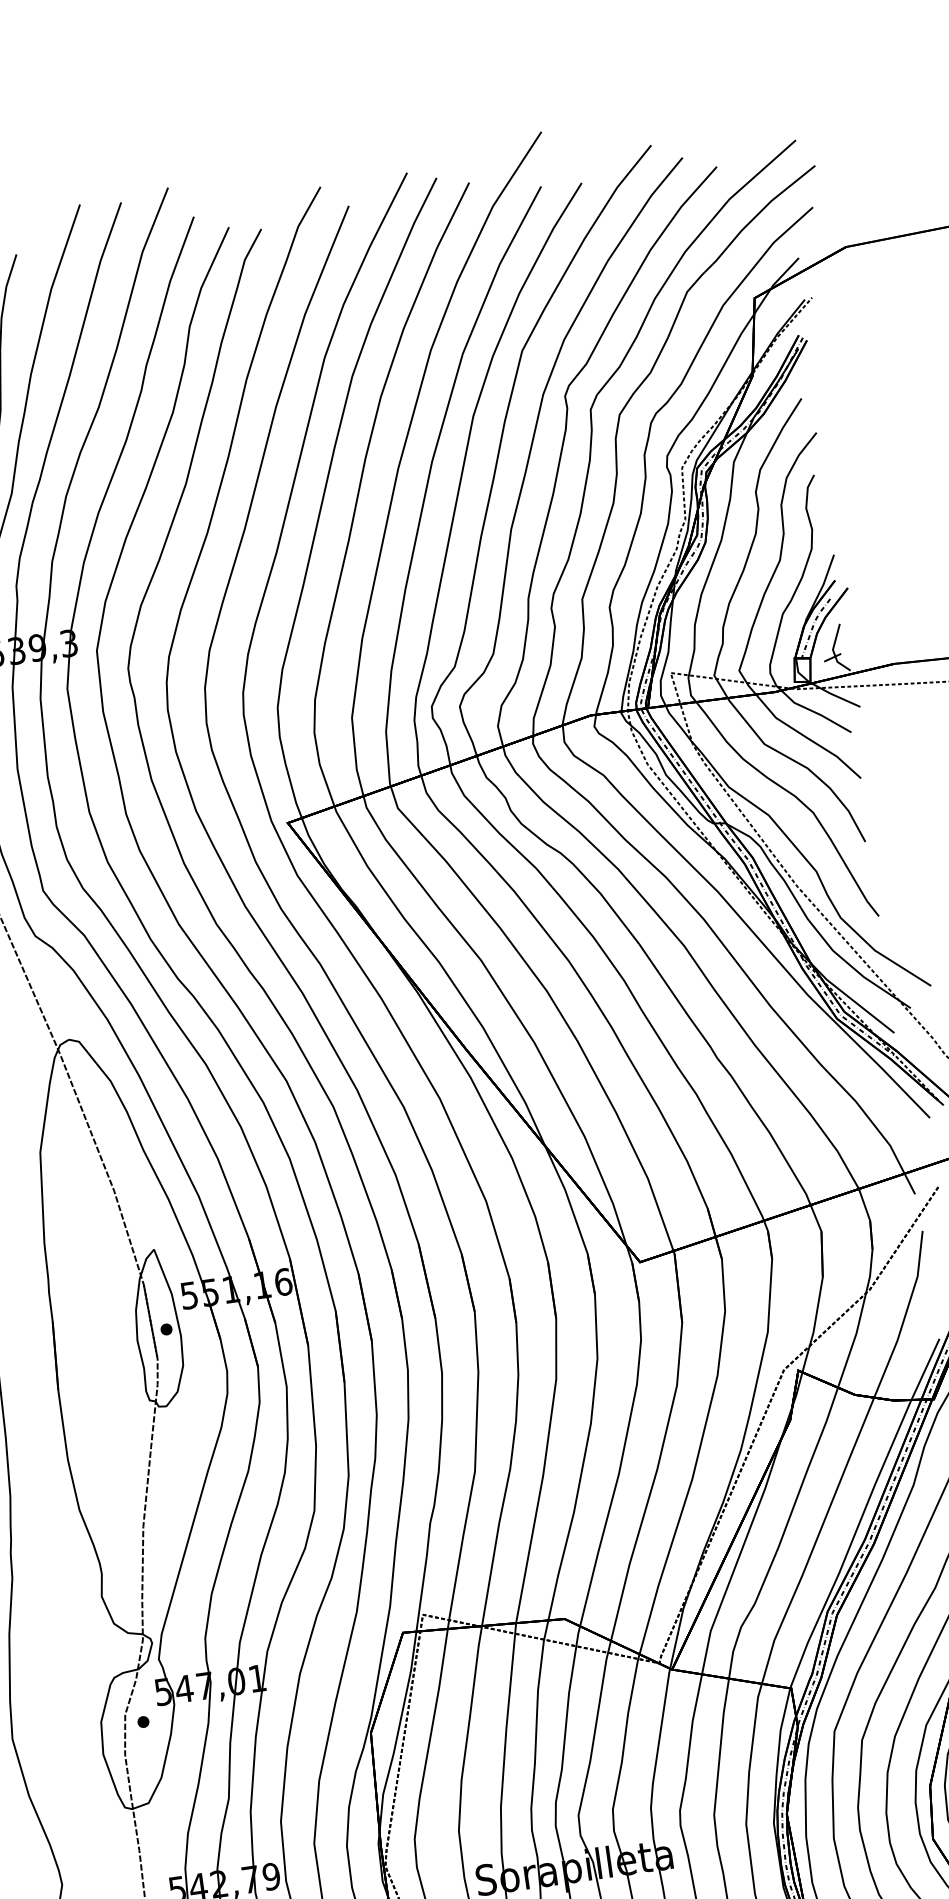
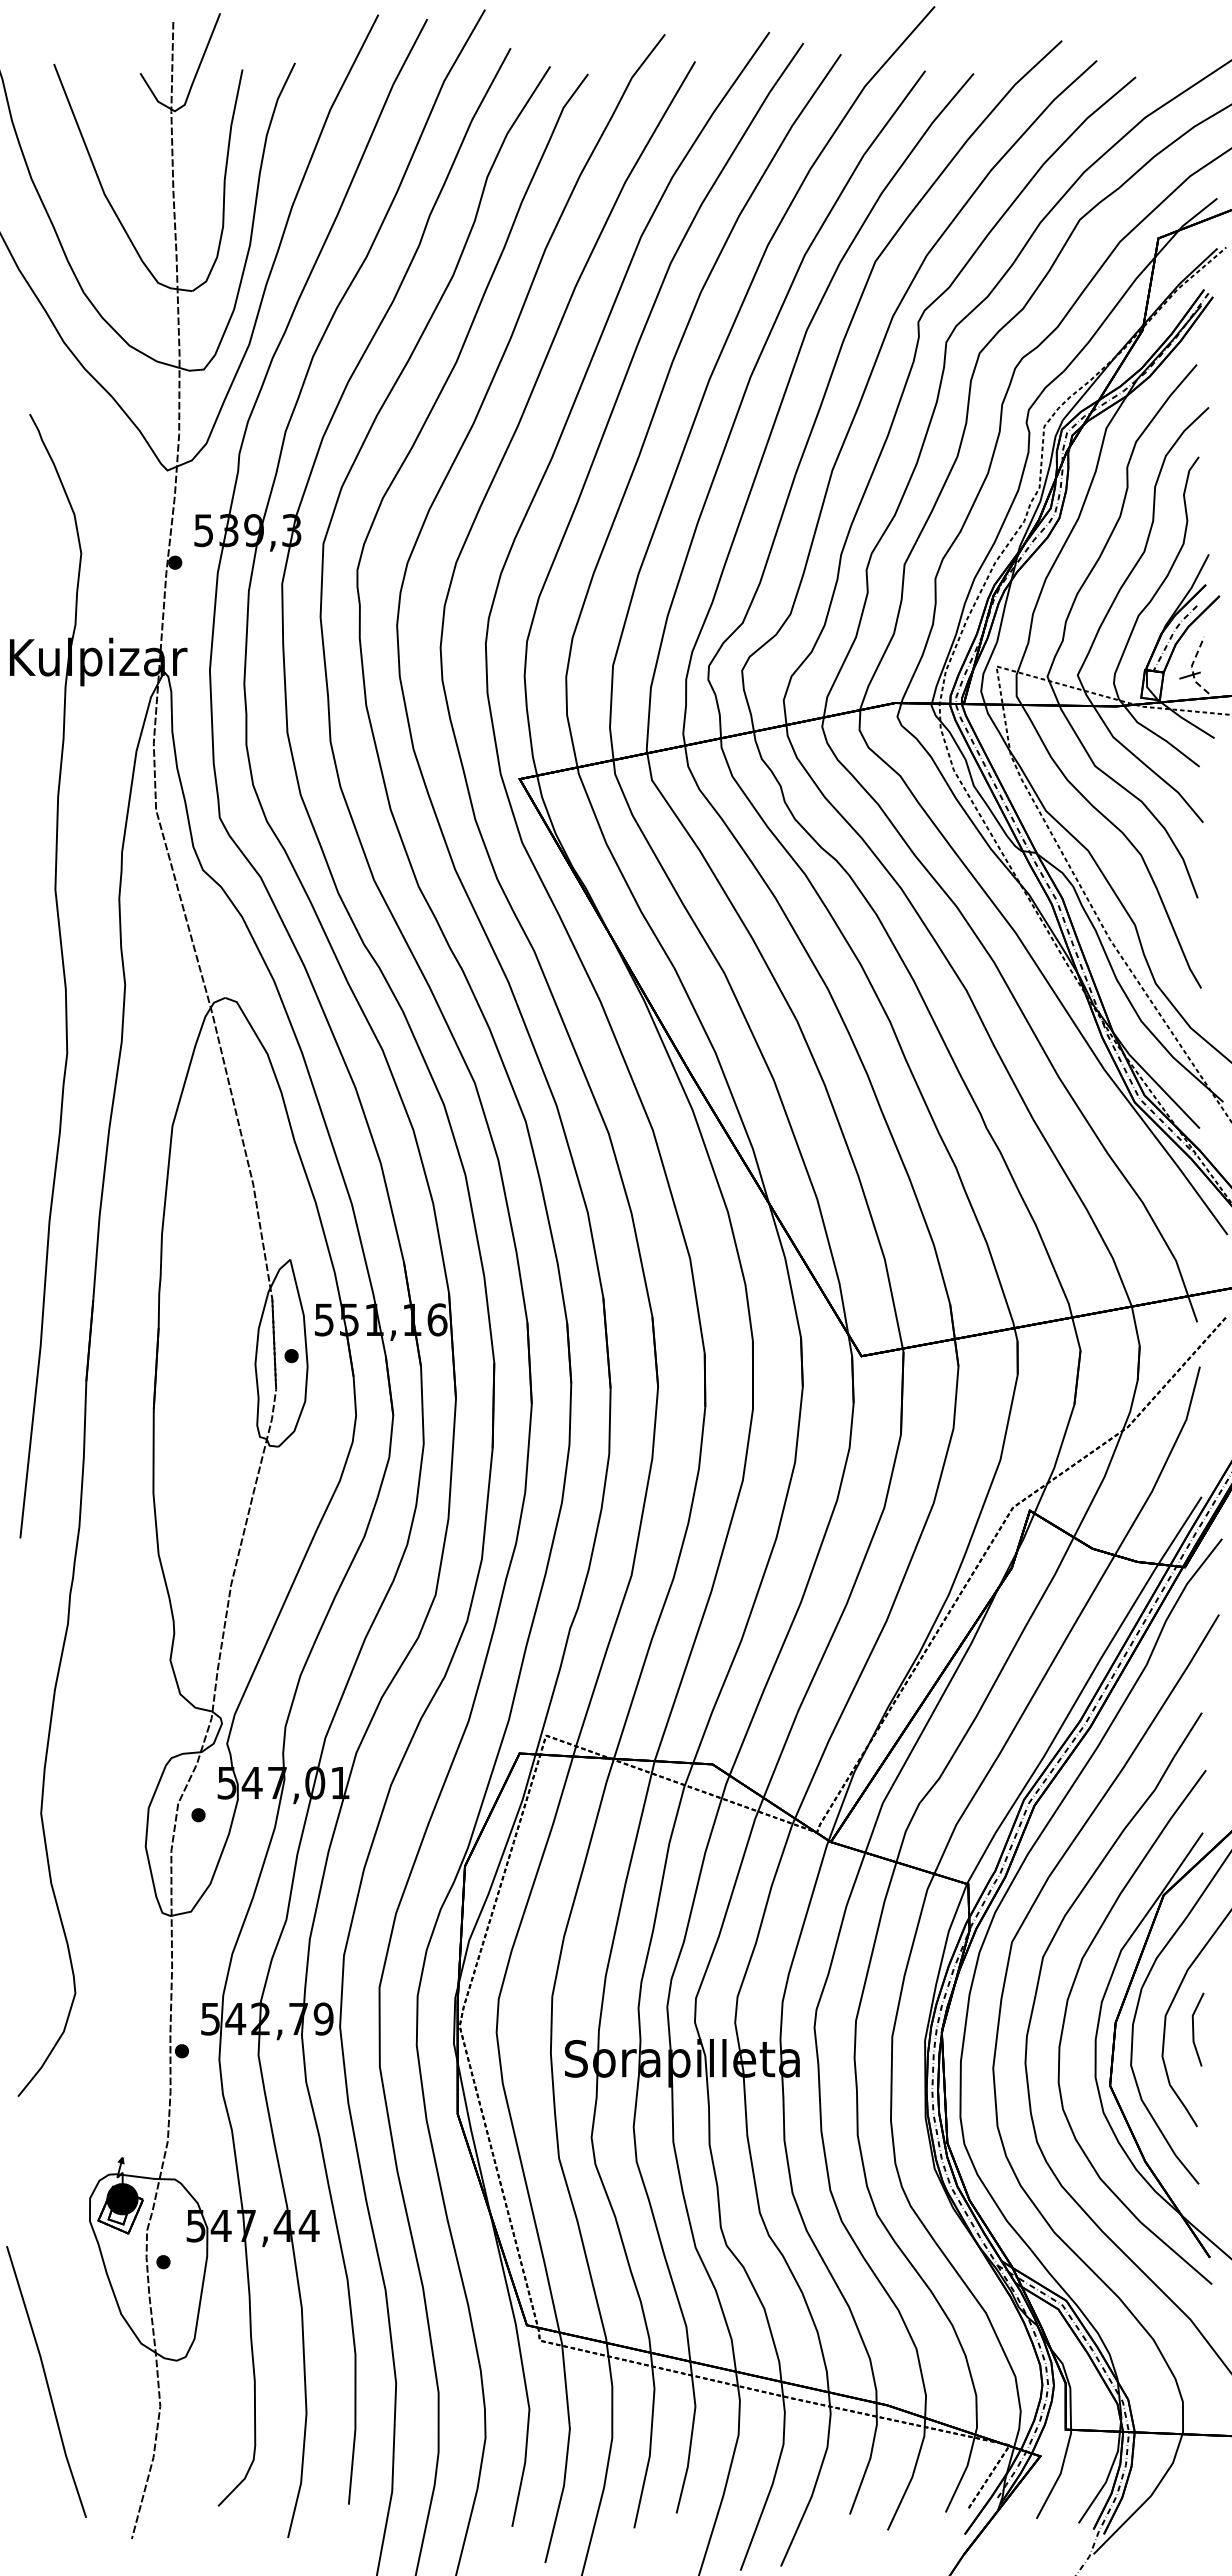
line: (832, 650) -> (1191, 667), solid -> dashed

